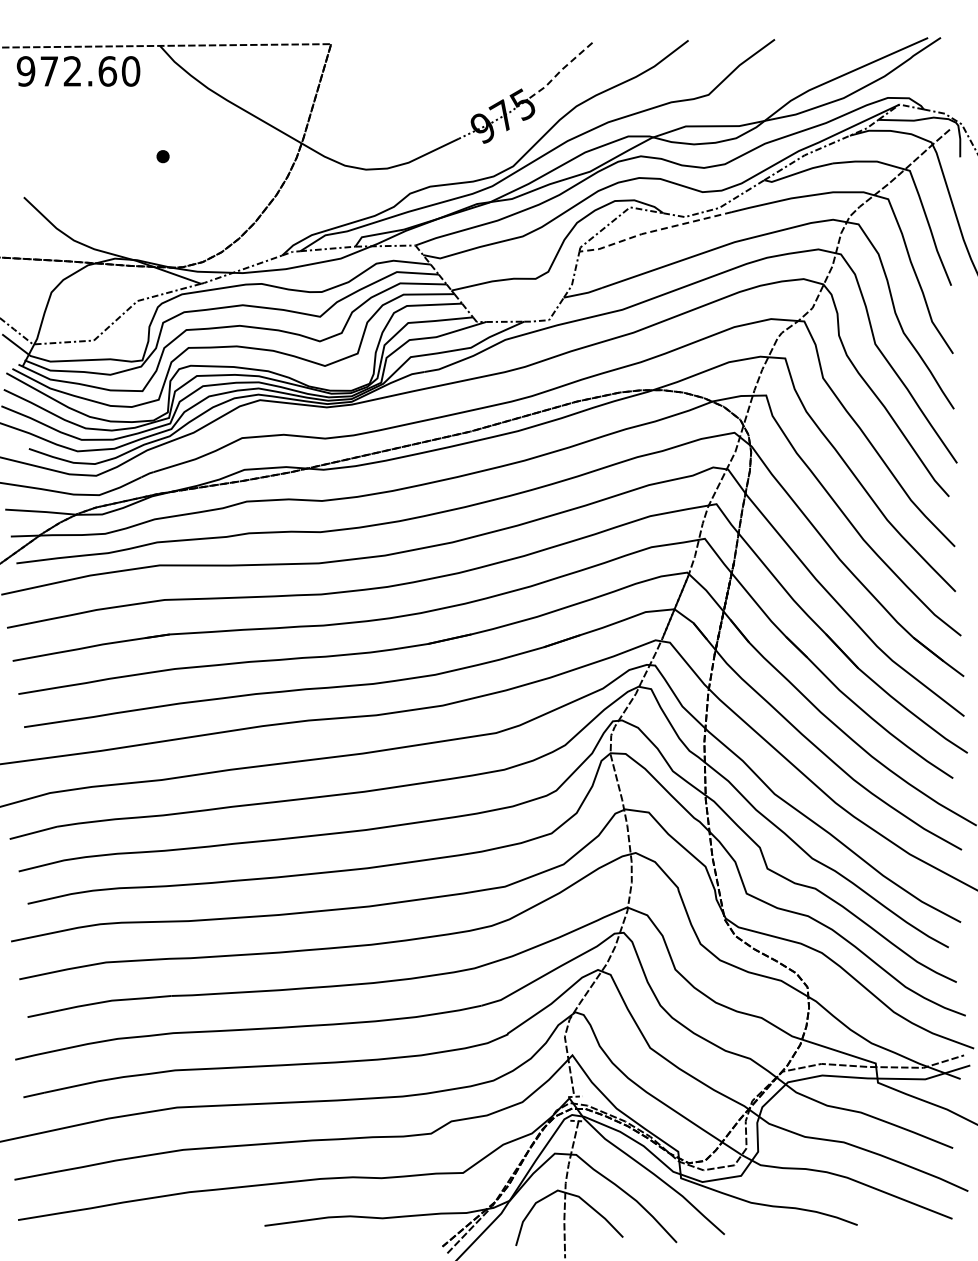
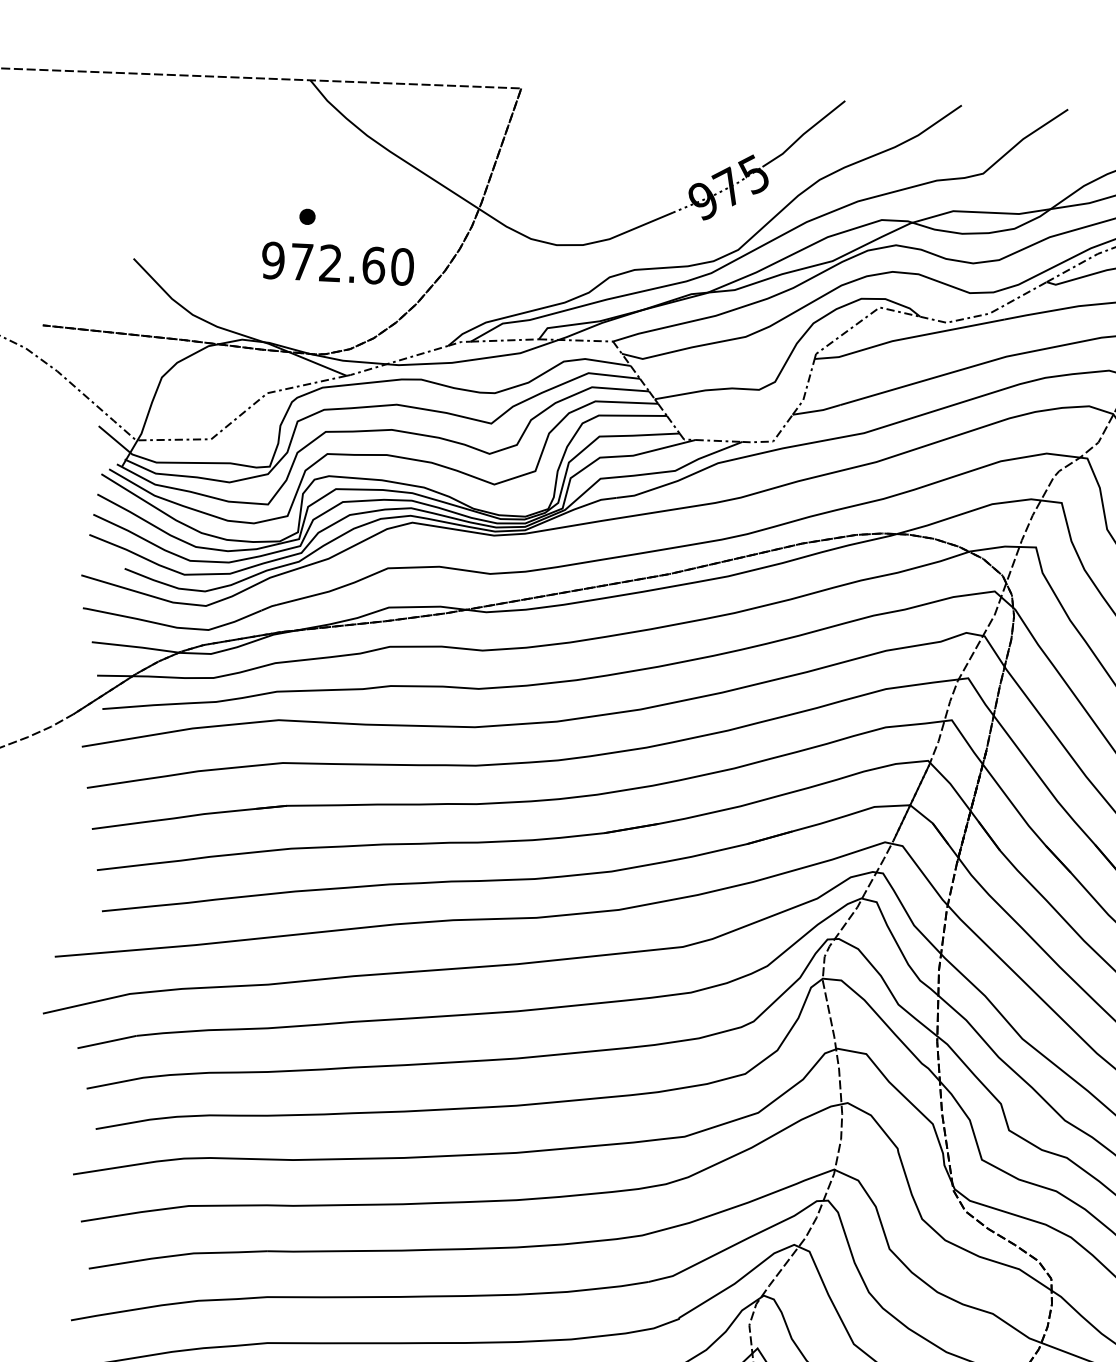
line: (561, 70) -> (803, 134), dashed -> solid
text: (78, 71) -> (337, 263), moved
line: (653, 231) -> (907, 338), dashed -> solid

